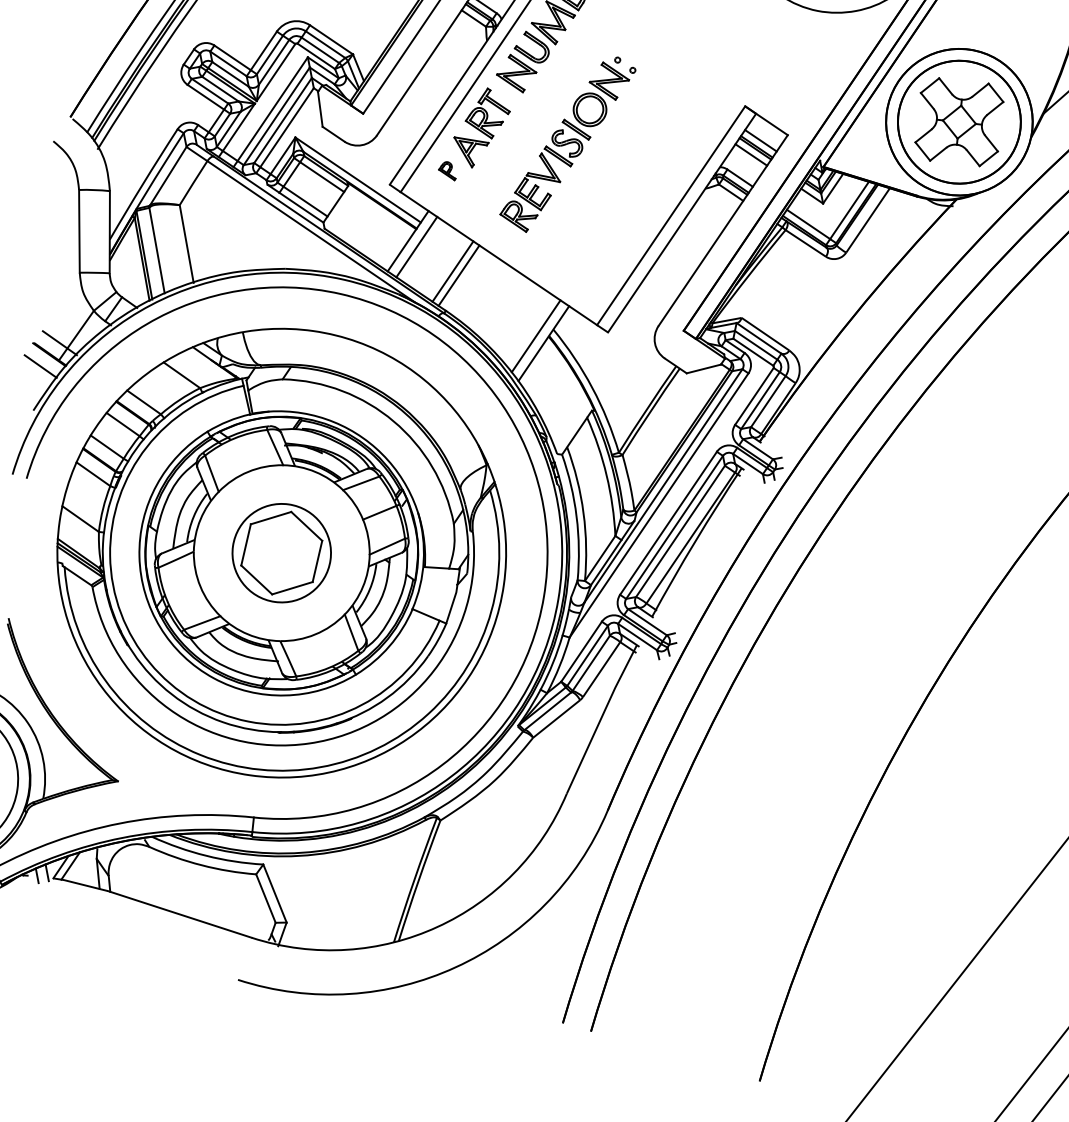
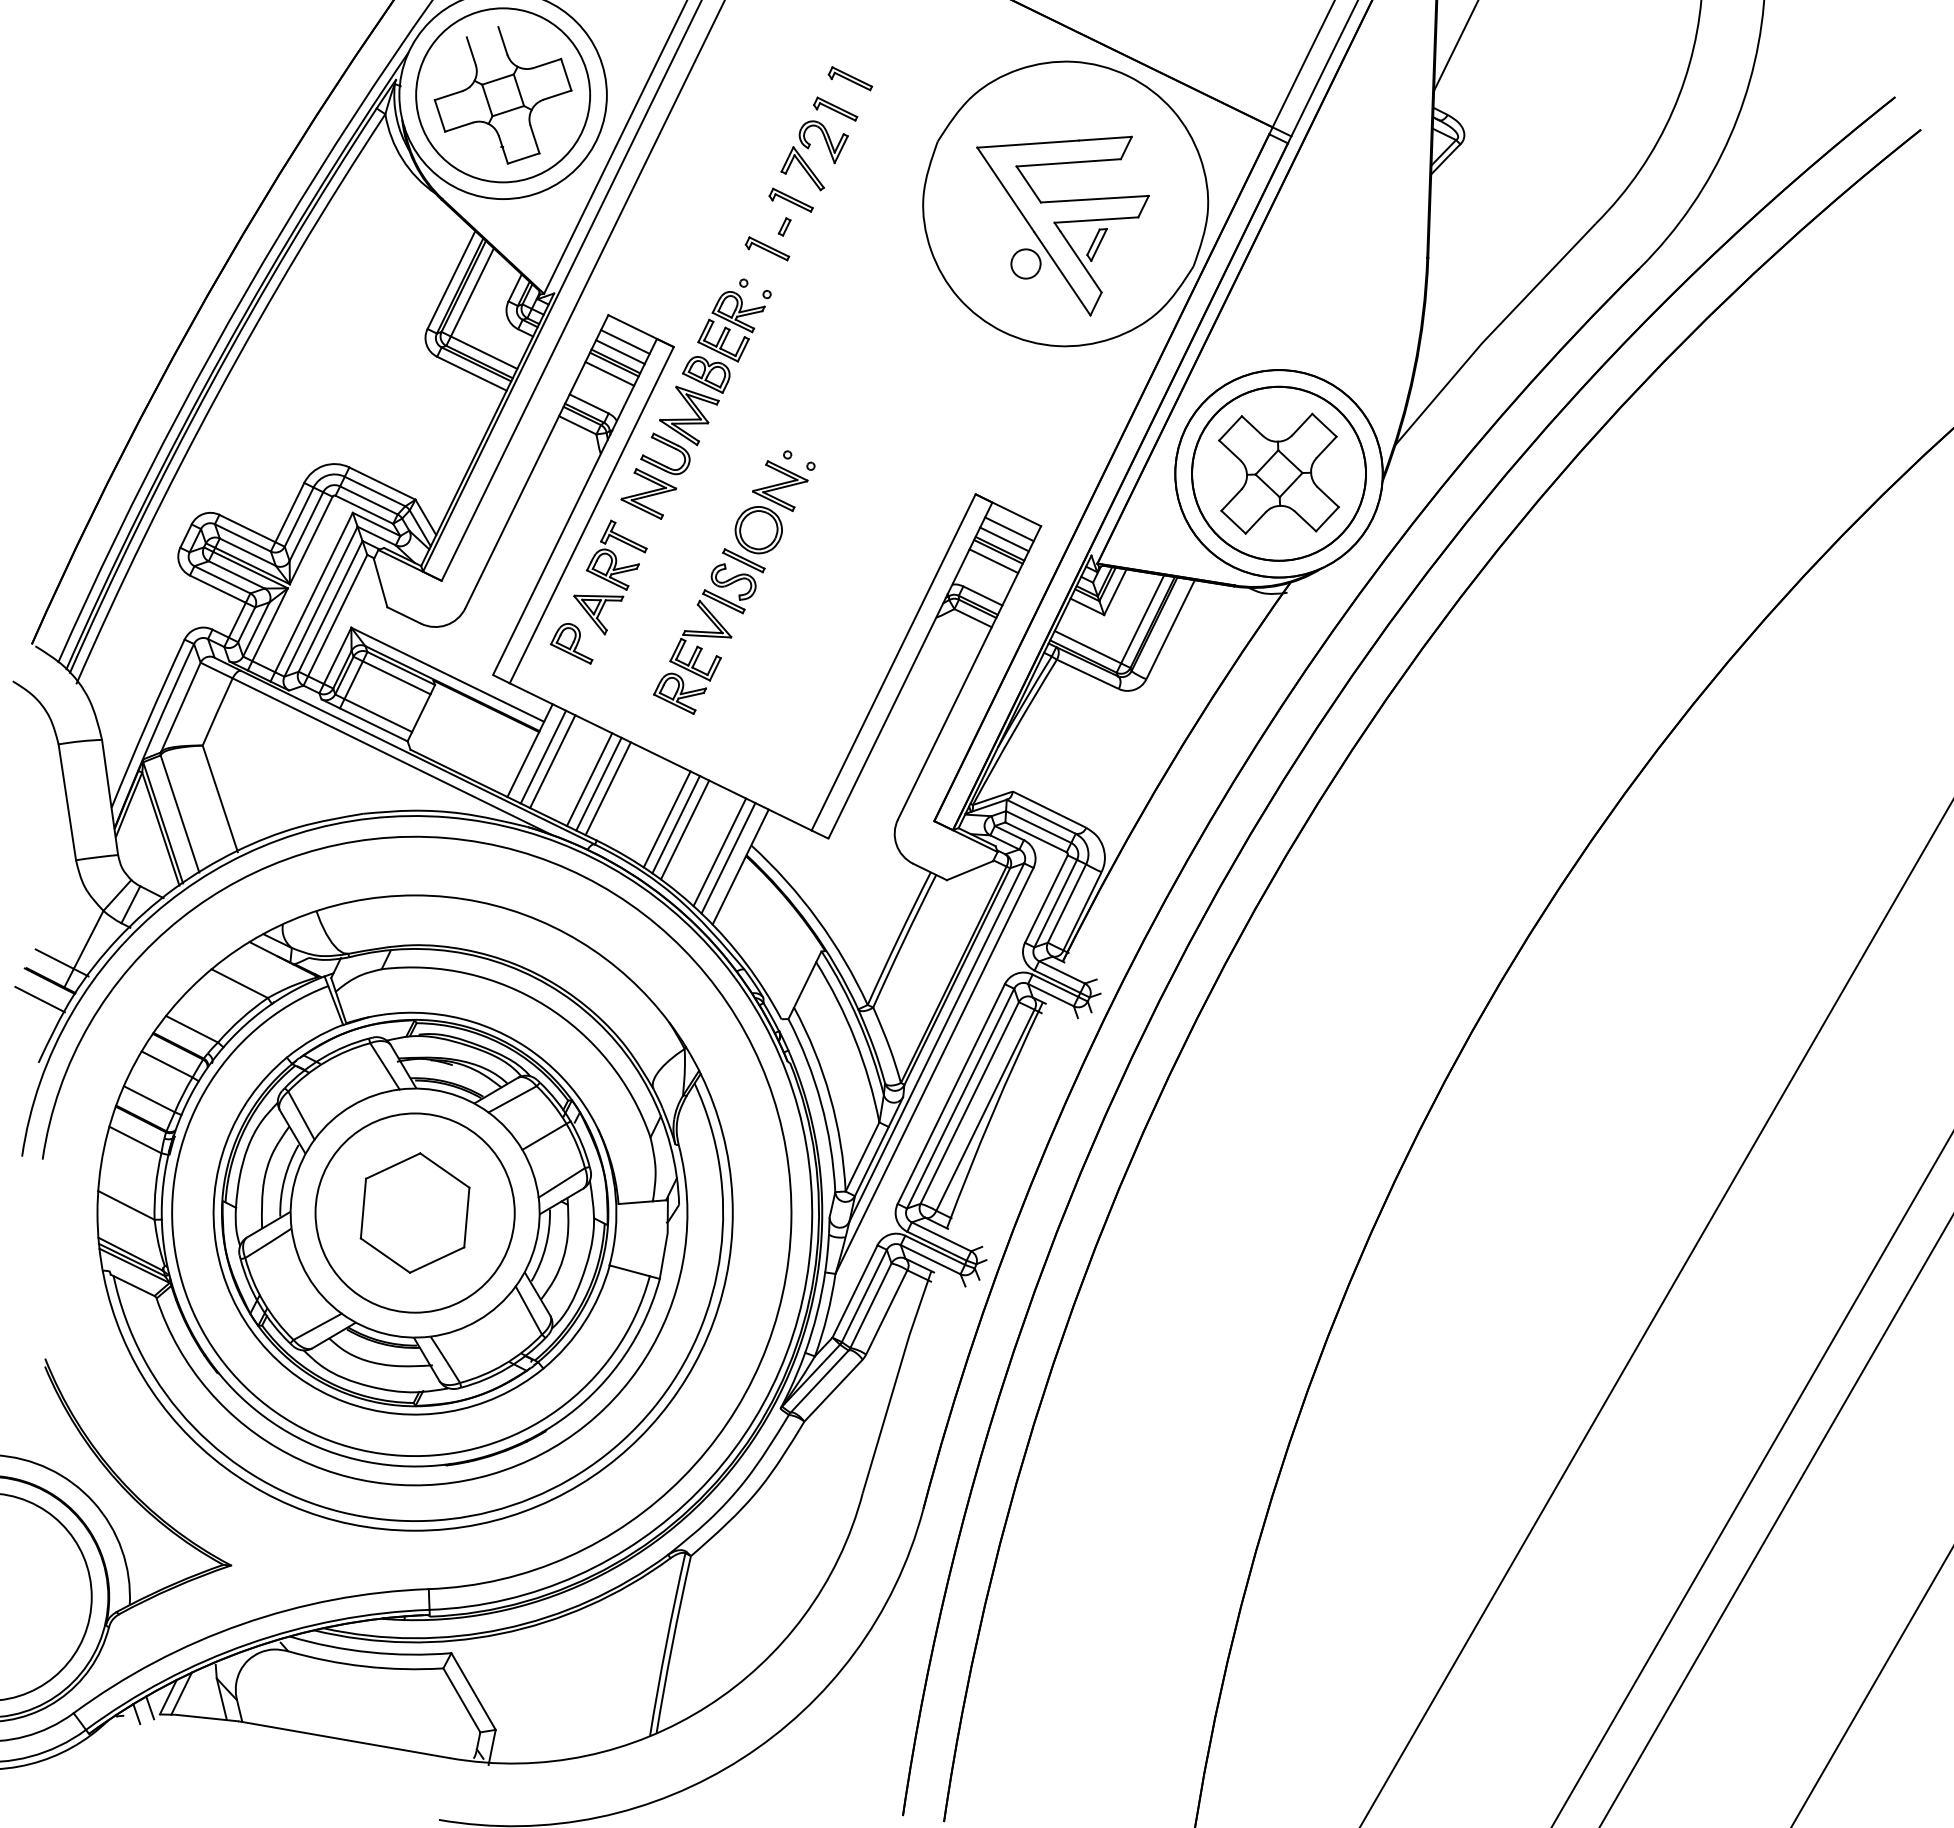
line: (765, 134) -> (1009, 529), added
part: (447, 170) -> (571, 643), size x1.67
line: (422, 251) -> (552, 761), added
line: (446, 267) -> (589, 779), added
line: (496, 302) -> (666, 819), added
line: (502, 307) -> (675, 824), added
line: (508, 311) -> (685, 829), added
line: (530, 331) -> (719, 852), added
circle: (281, 552) -> (414, 1212), size x1.43

